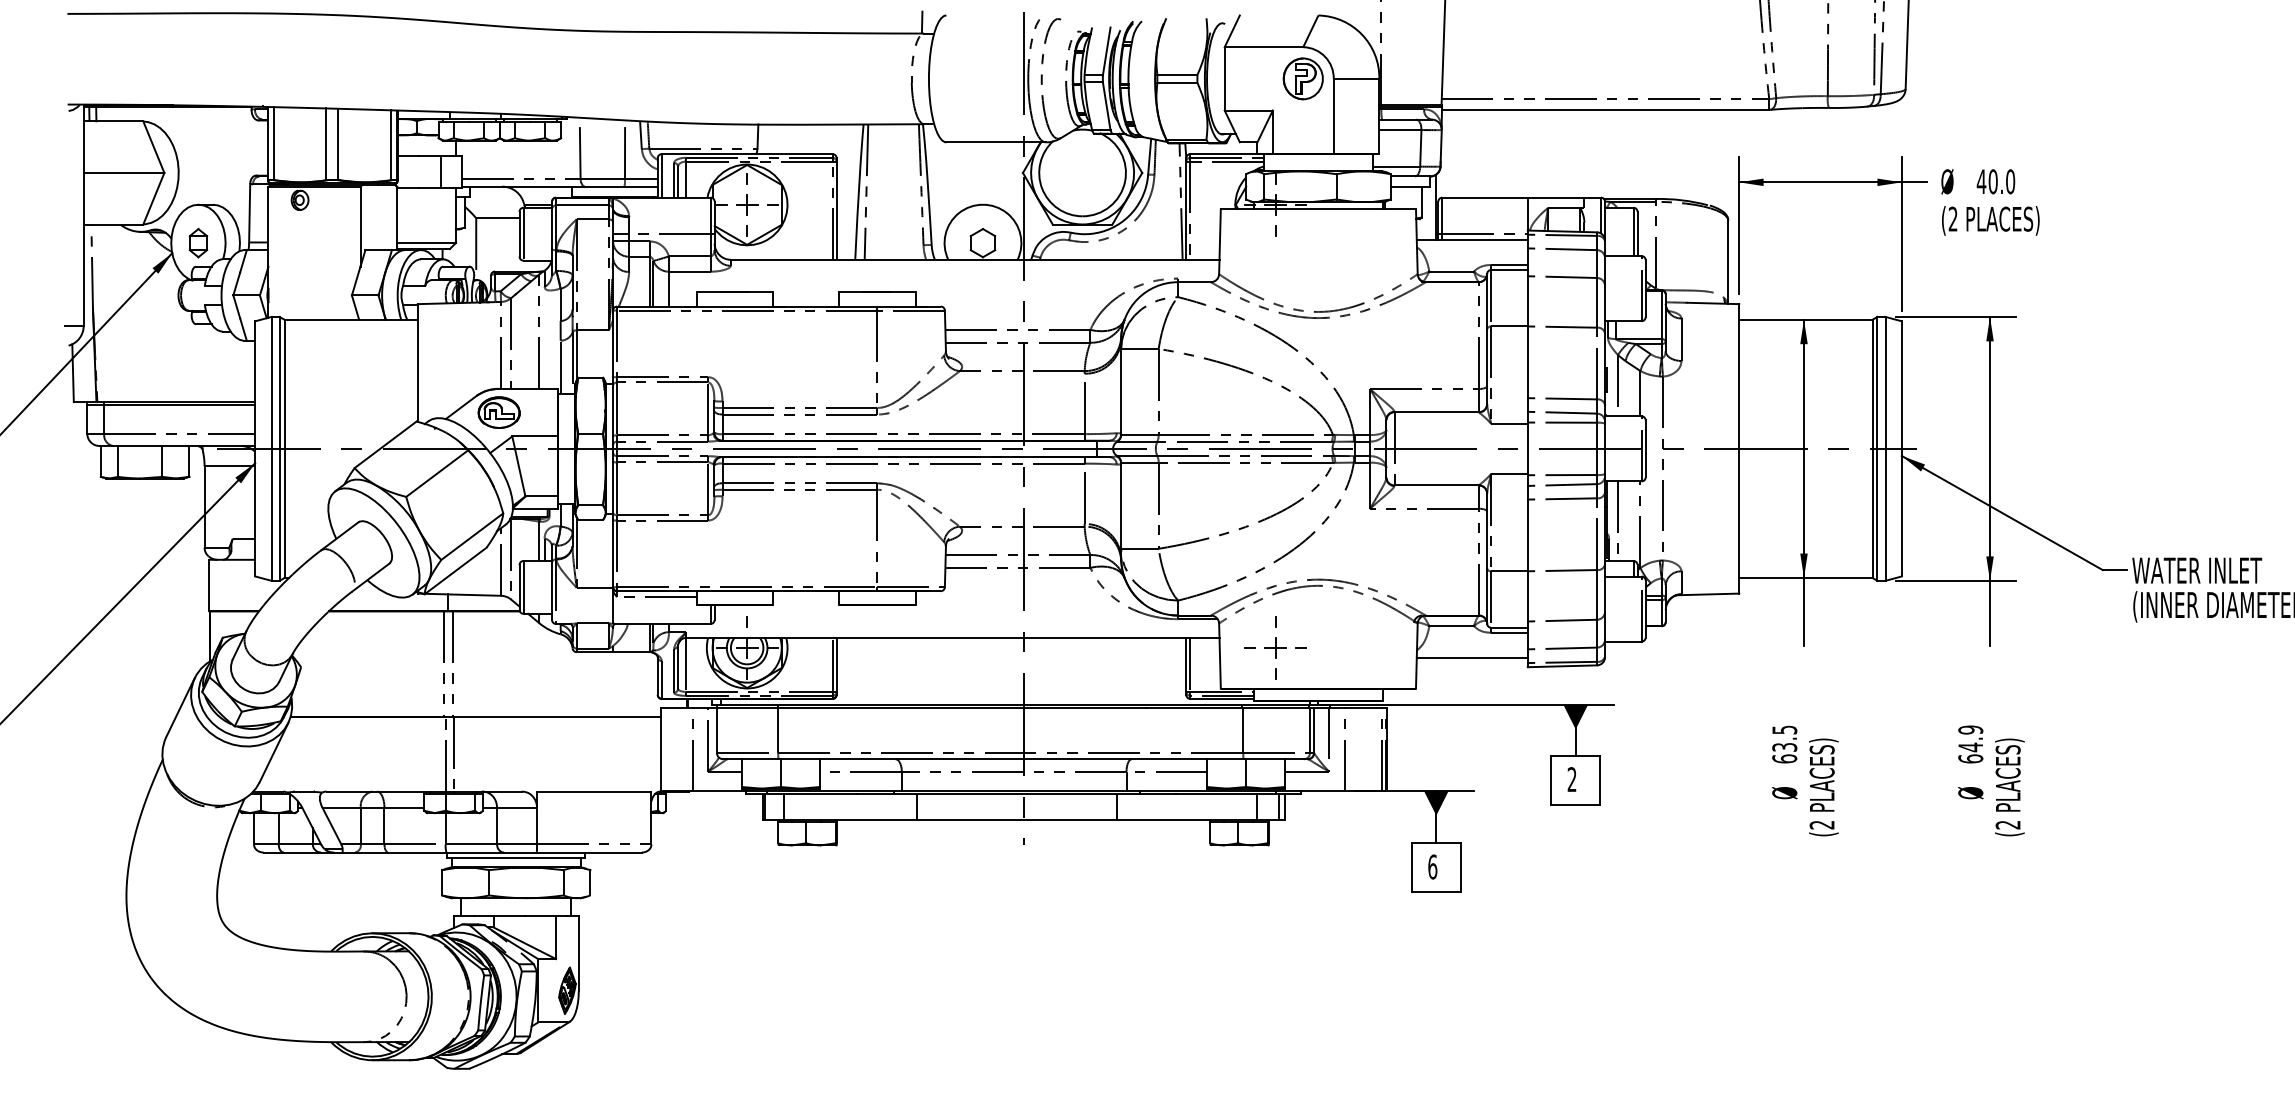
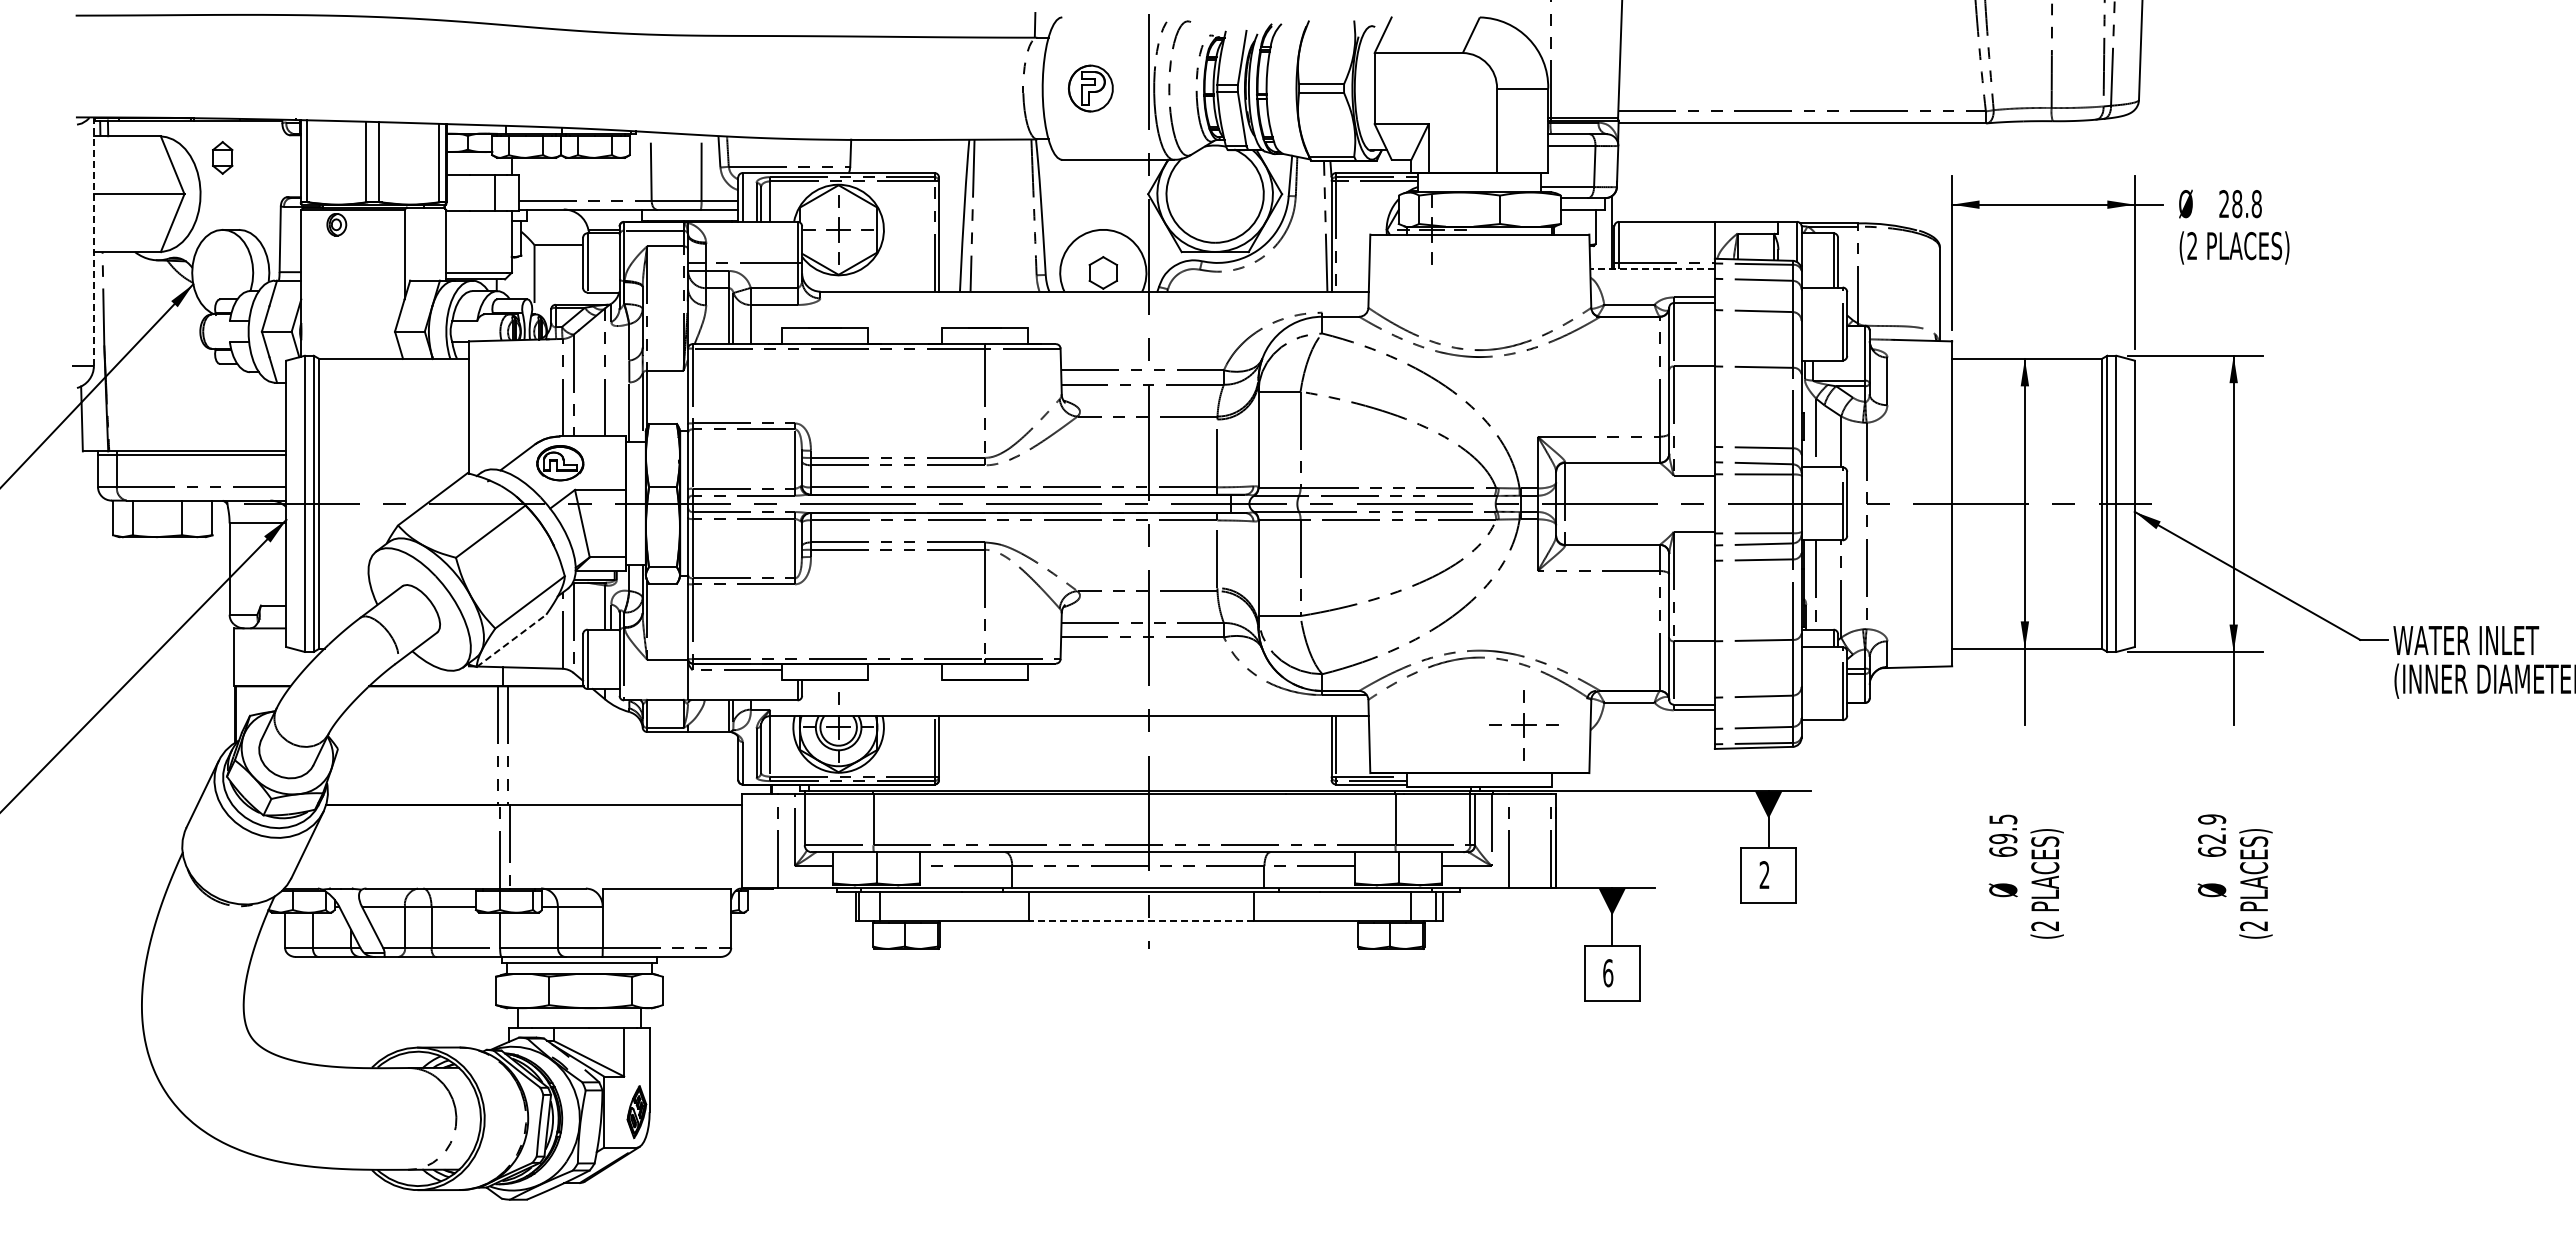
part: (1302, 78) -> (1090, 88), moved
text: (1995, 181) -> (2239, 203), 40.0 -> 28.8
line: (83, 215) -> (93, 241), solid -> dashed
line: (1472, 240) -> (1652, 269), solid -> dashed
part: (198, 242) -> (222, 157), moved
line: (455, 570) -> (511, 640), solid -> dashed
part: (1275, 648) -> (1523, 725), moved
line: (1472, 657) -> (1652, 738), removed
text: (1784, 746) -> (2003, 838), 63.5 -> 69.5
text: (1970, 746) -> (2211, 838), 64.9 -> 62.9
line: (1016, 820) -> (1141, 920), solid -> dashed

